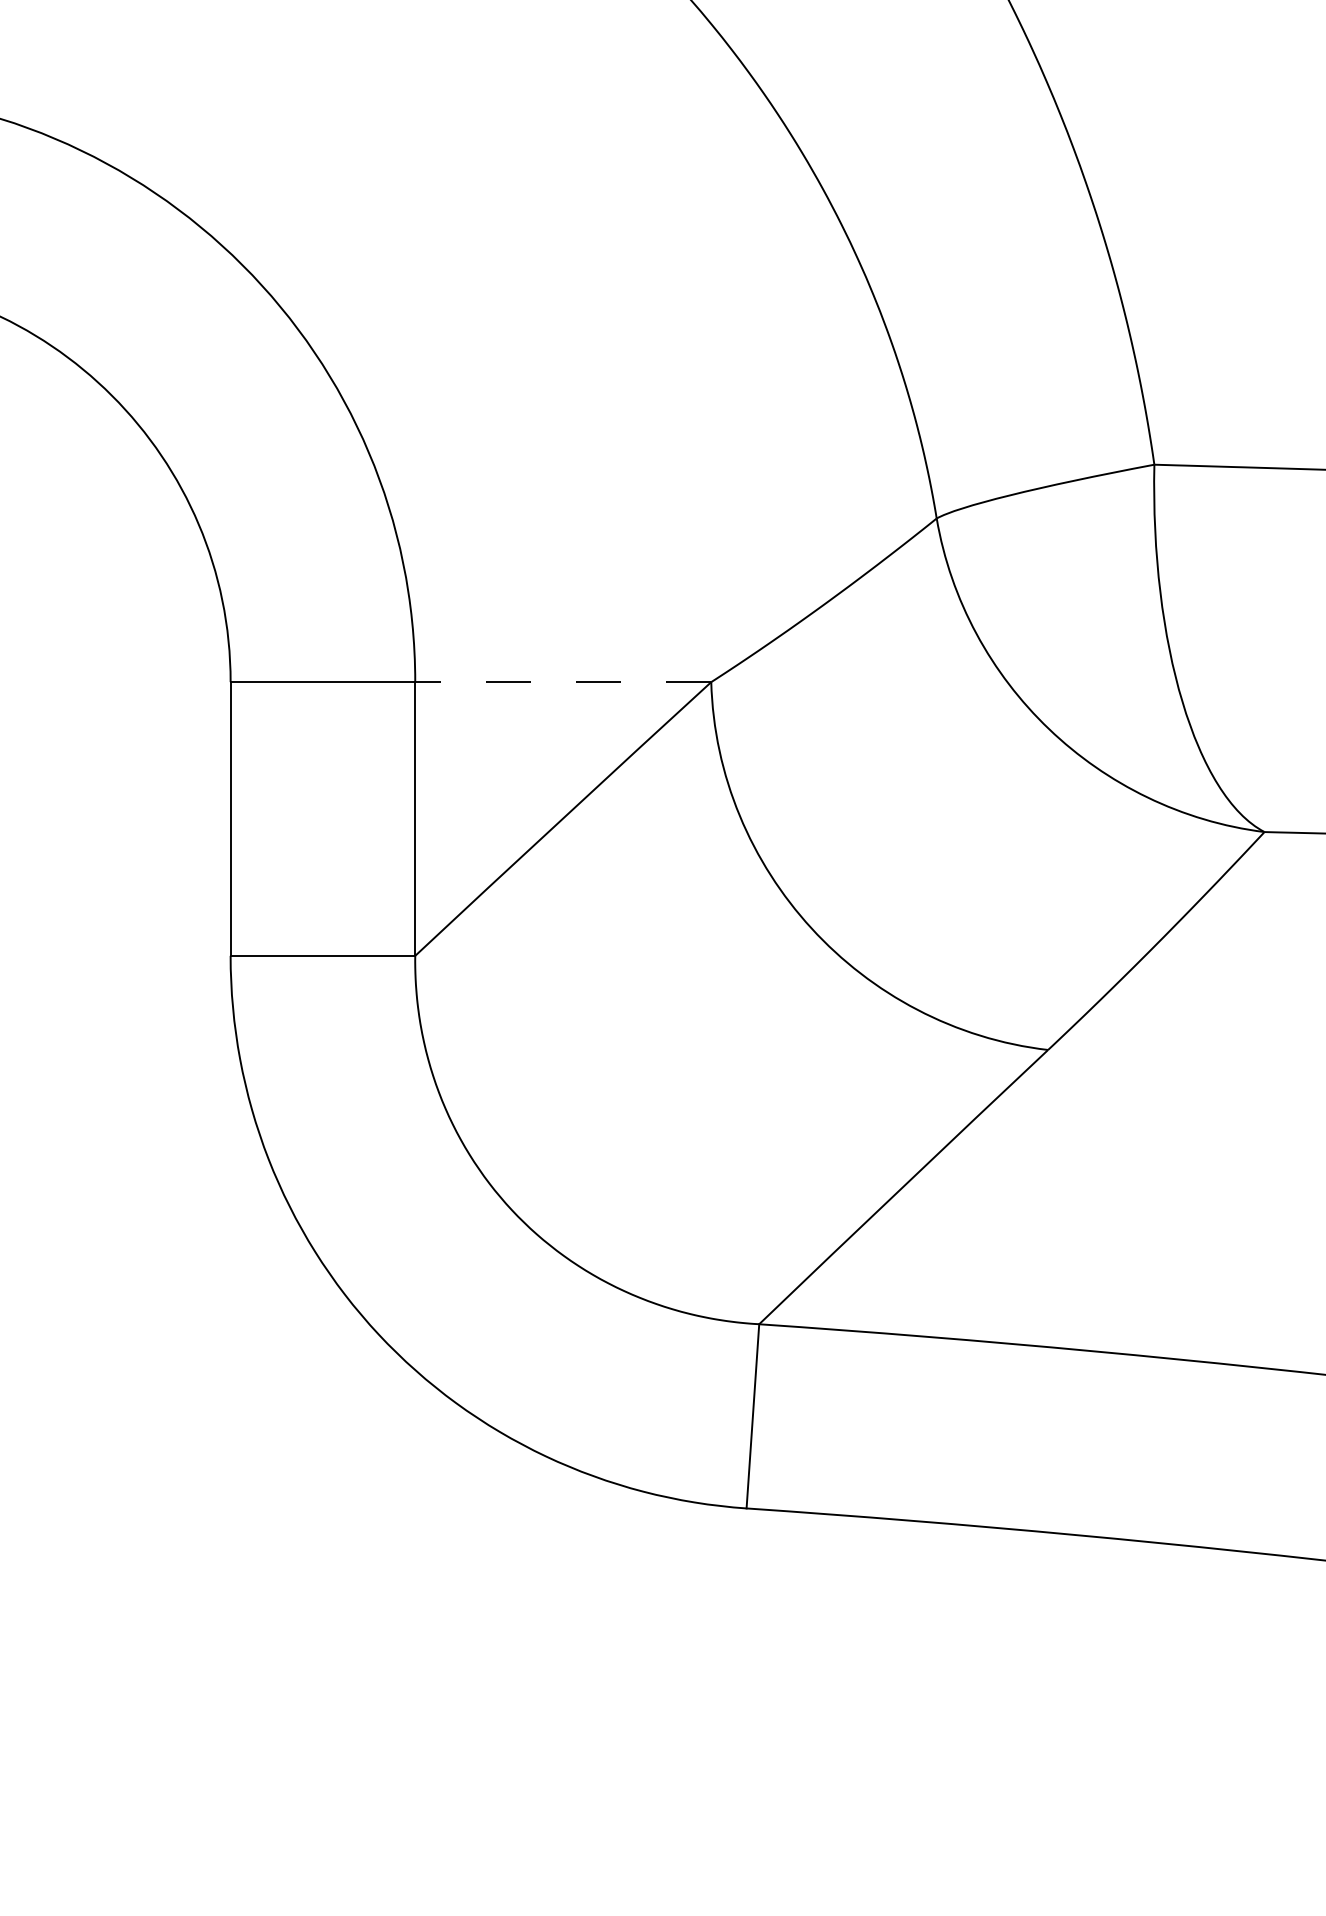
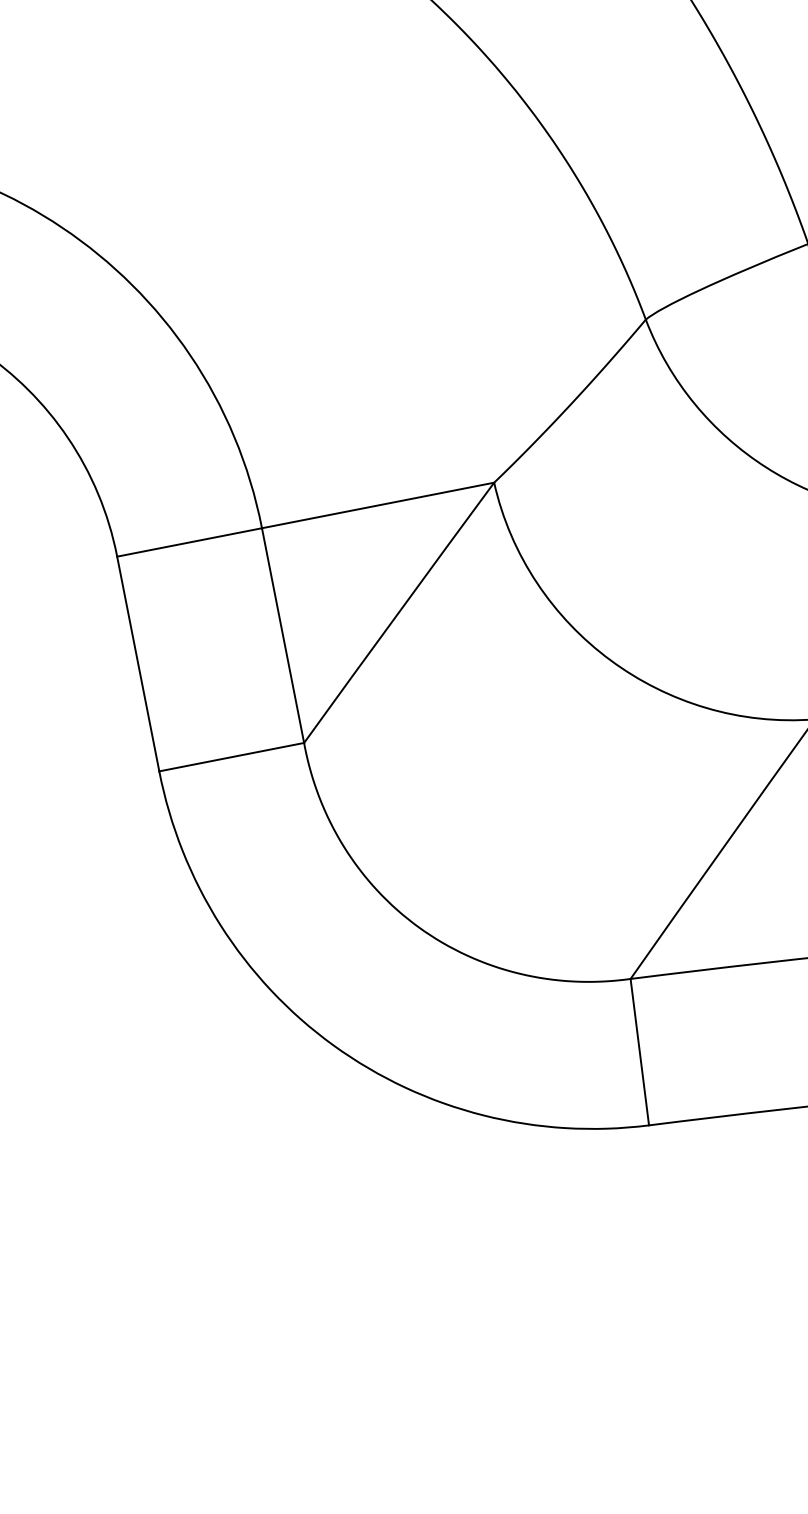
line: (562, 682) -> (377, 505), dashed -> solid

